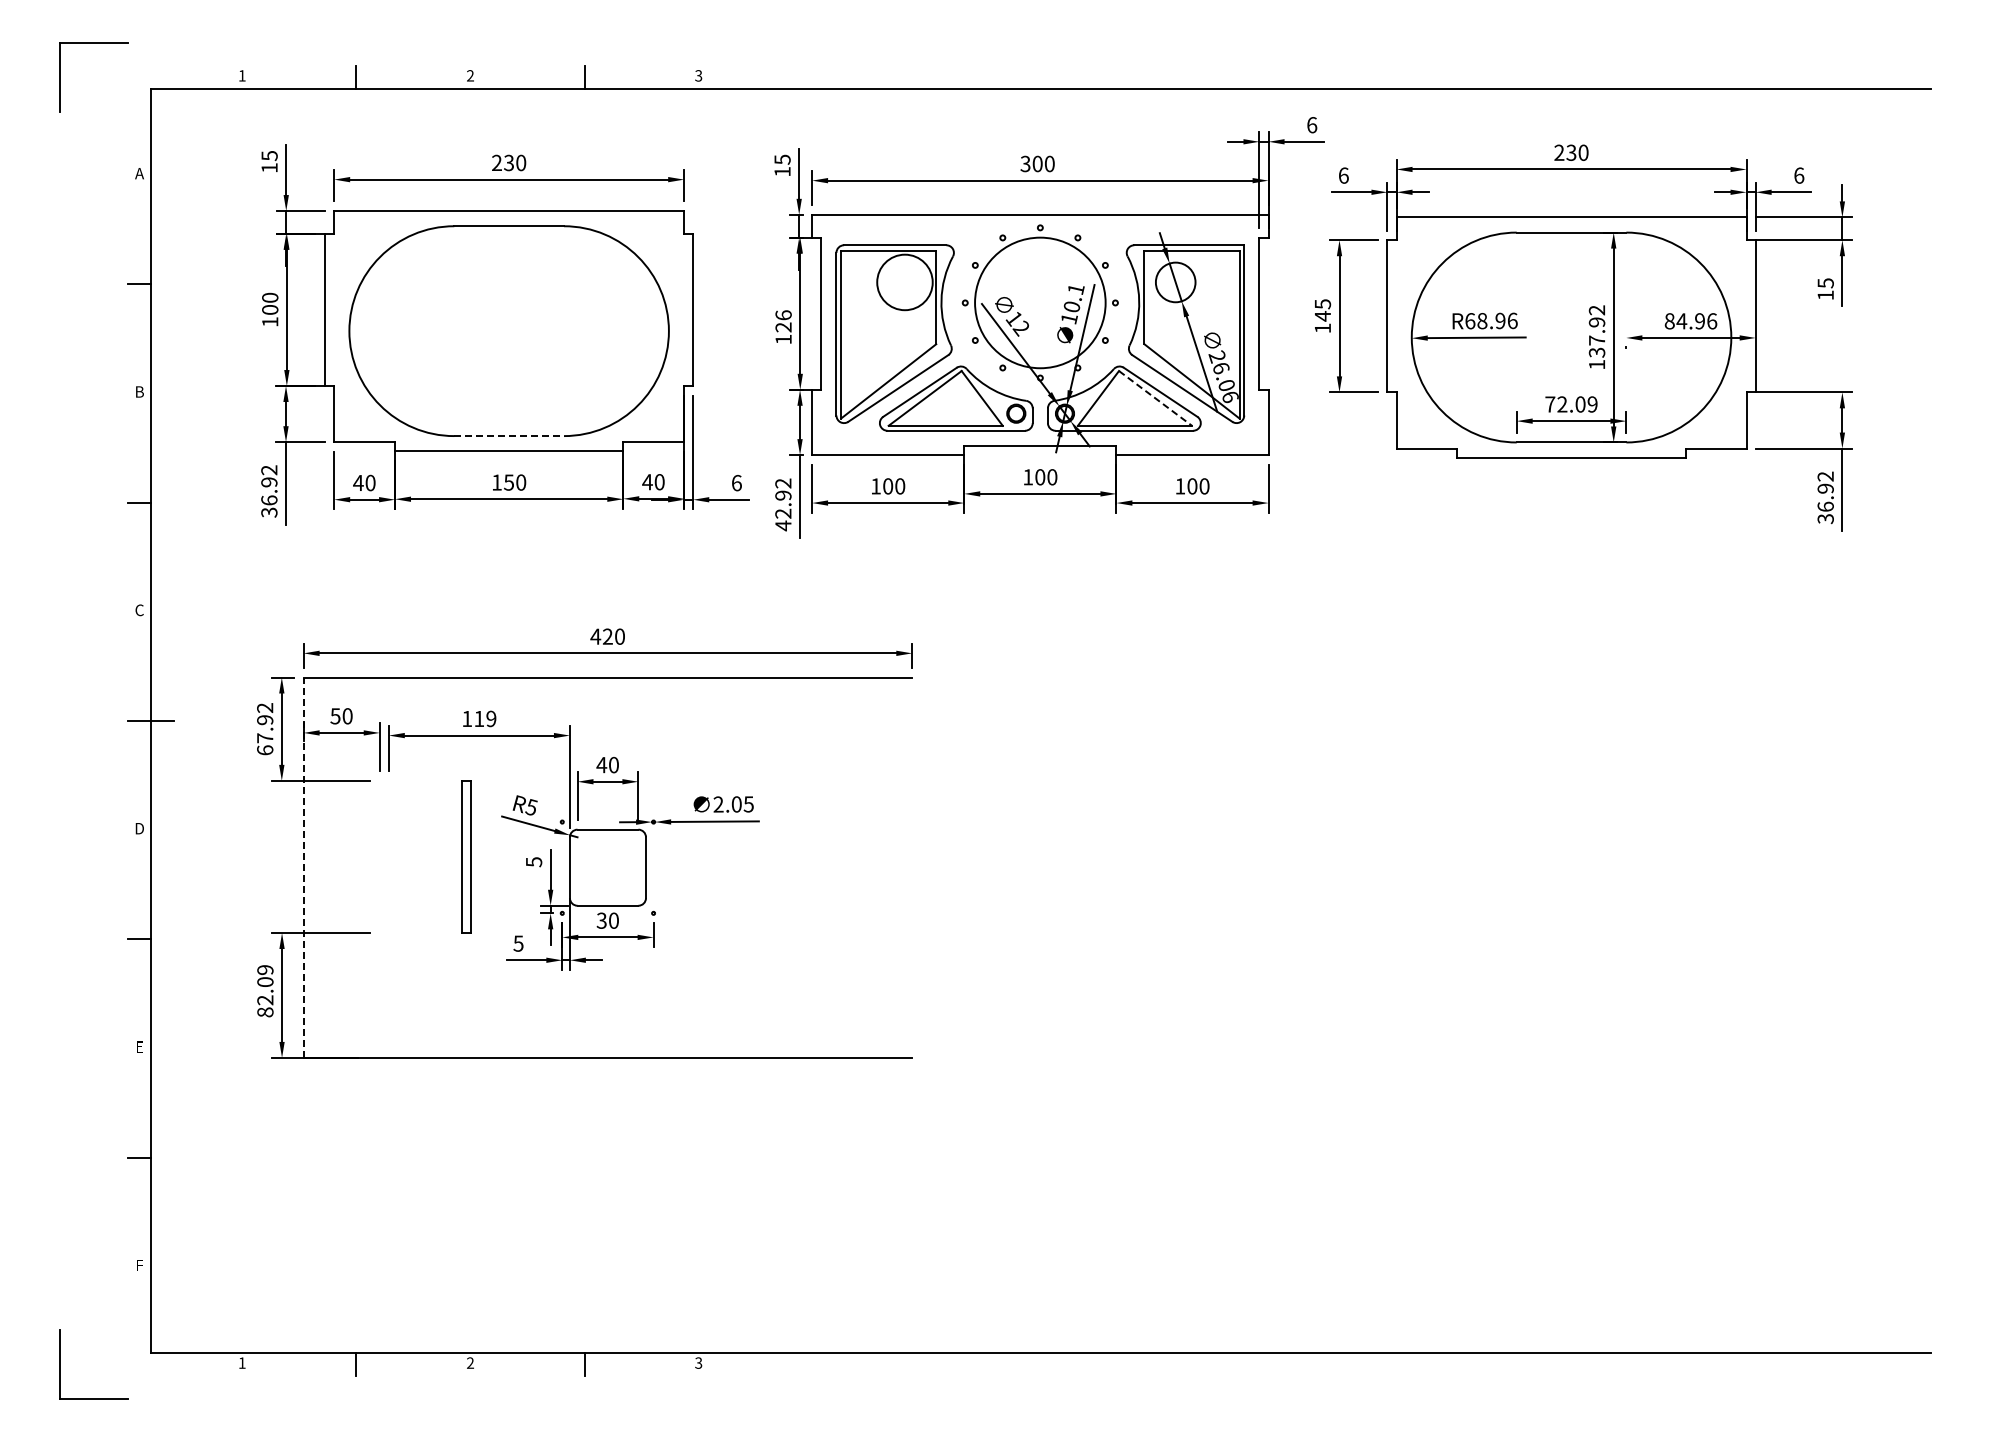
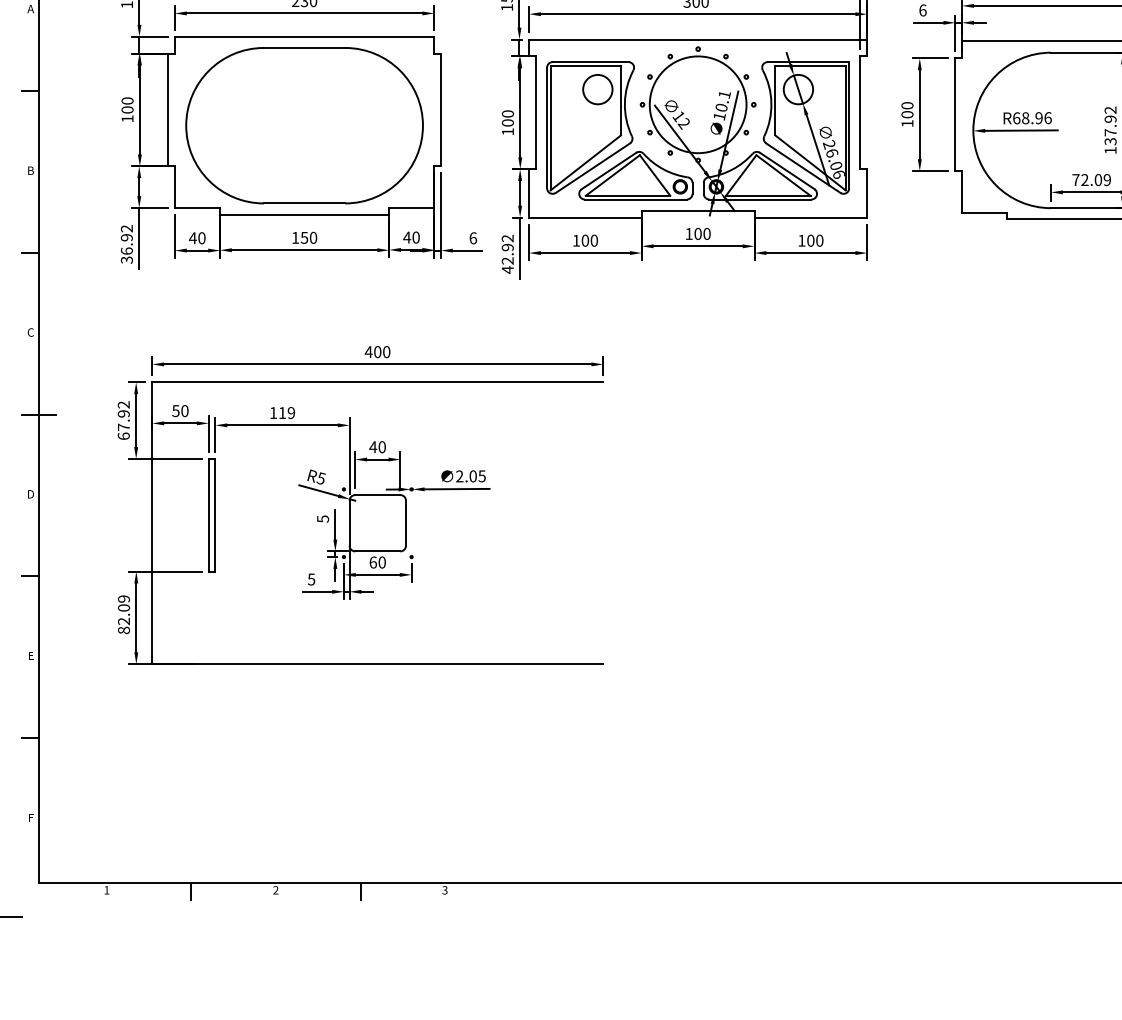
circle: (904, 282) -> (597, 89), size x0.71
text: (1322, 310) -> (907, 110), 145 -> 100
text: (783, 321) -> (507, 118), 126 -> 100
line: (1155, 398) -> (783, 175), dashed -> solid
line: (509, 436) -> (304, 203), dashed -> solid
text: (607, 636) -> (377, 351), 420 -> 400
part: (466, 856) -> (212, 514), moved
line: (303, 867) -> (152, 523), dashed -> solid
text: (601, 920) -> (373, 562), 30 -> 60

